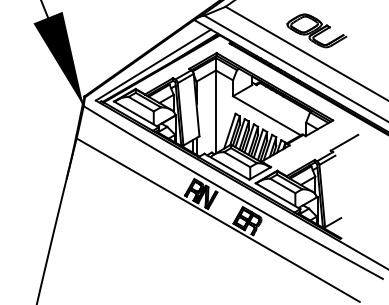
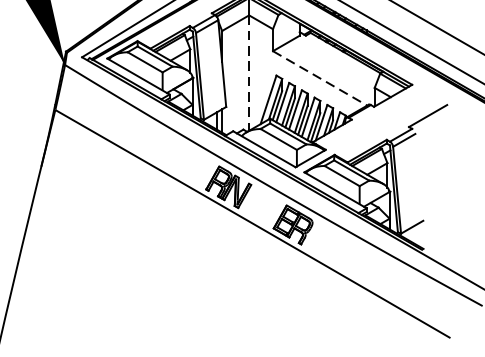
line: (215, 112) -> (248, 73), solid -> dashed
line: (267, 116) -> (320, 79), solid -> dashed

